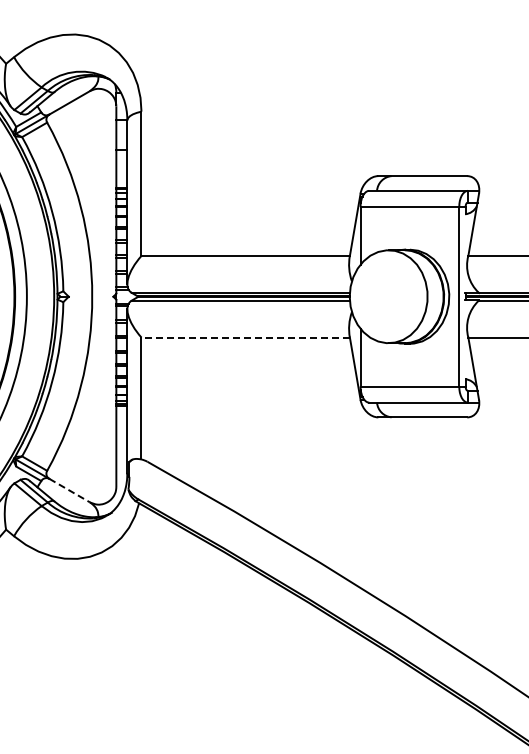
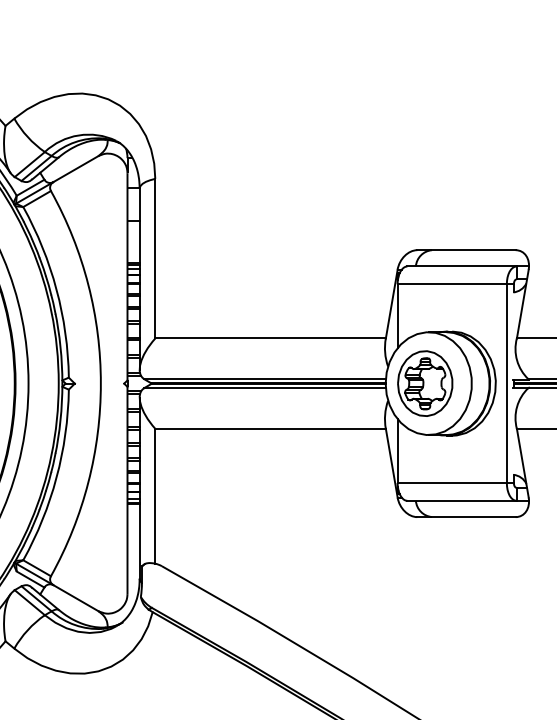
part: (385, 296) -> (425, 383), added
line: (245, 337) -> (270, 428), dashed -> solid
line: (70, 490) -> (76, 597), dashed -> solid

